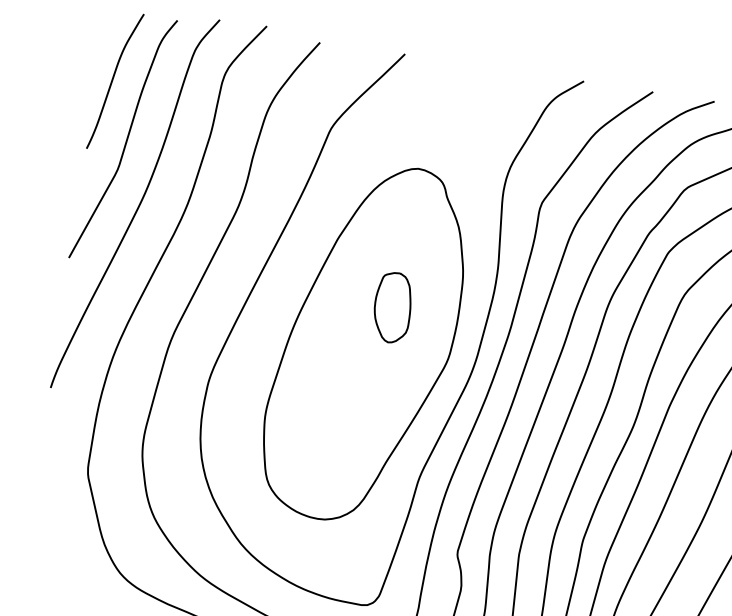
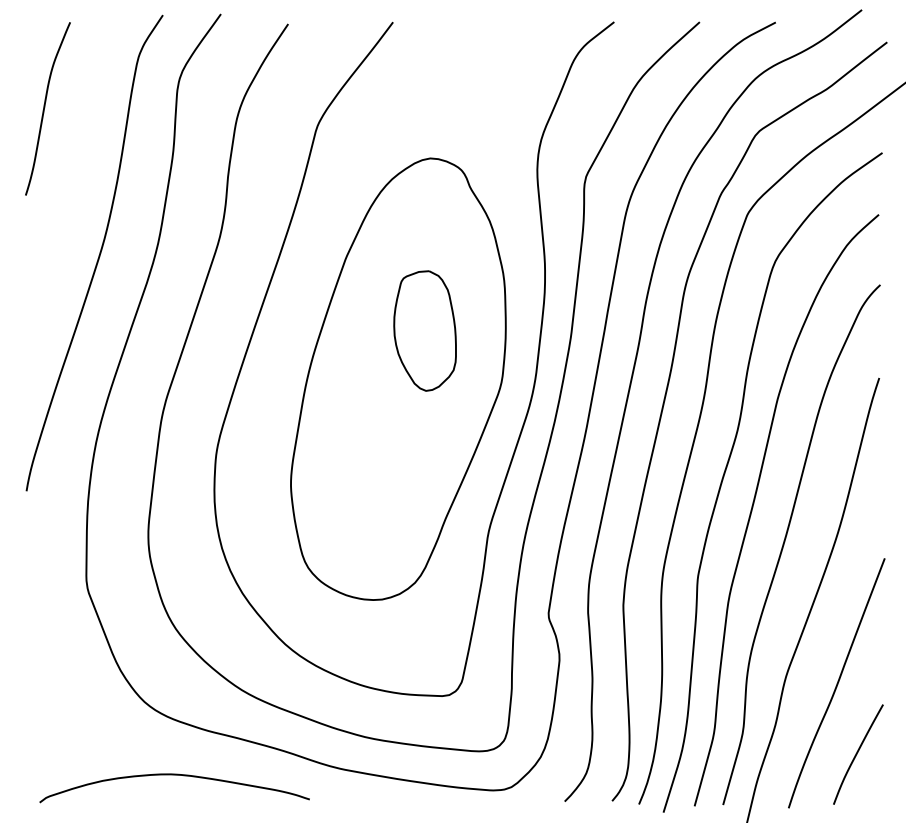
curve: (125, 140) -> (71, 178), removed
part: (392, 307) -> (424, 330), size x1.4

